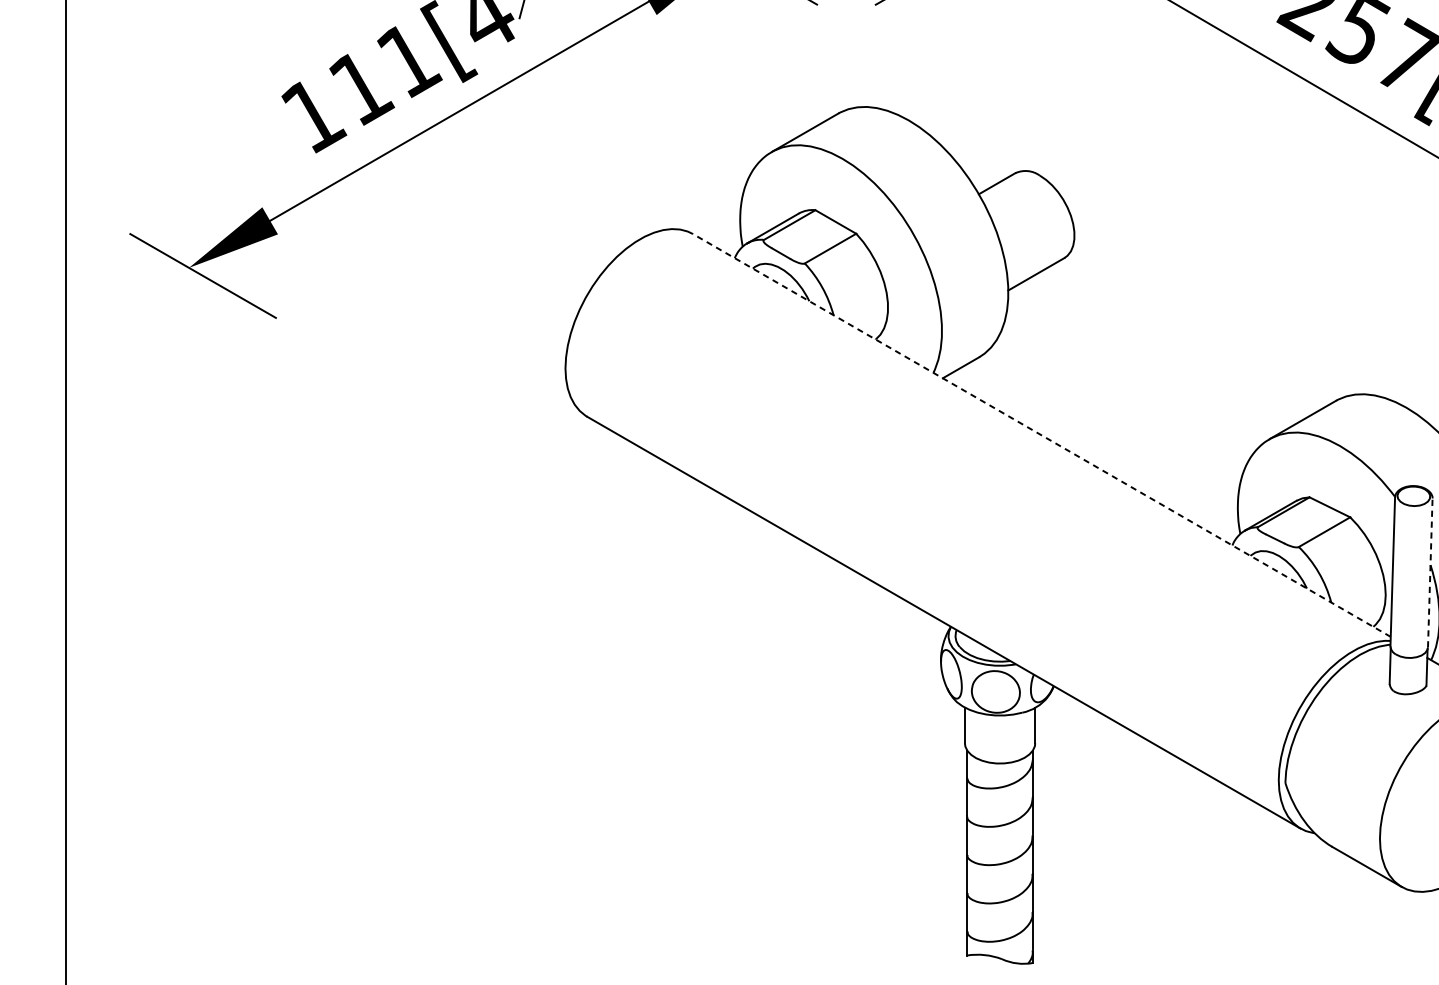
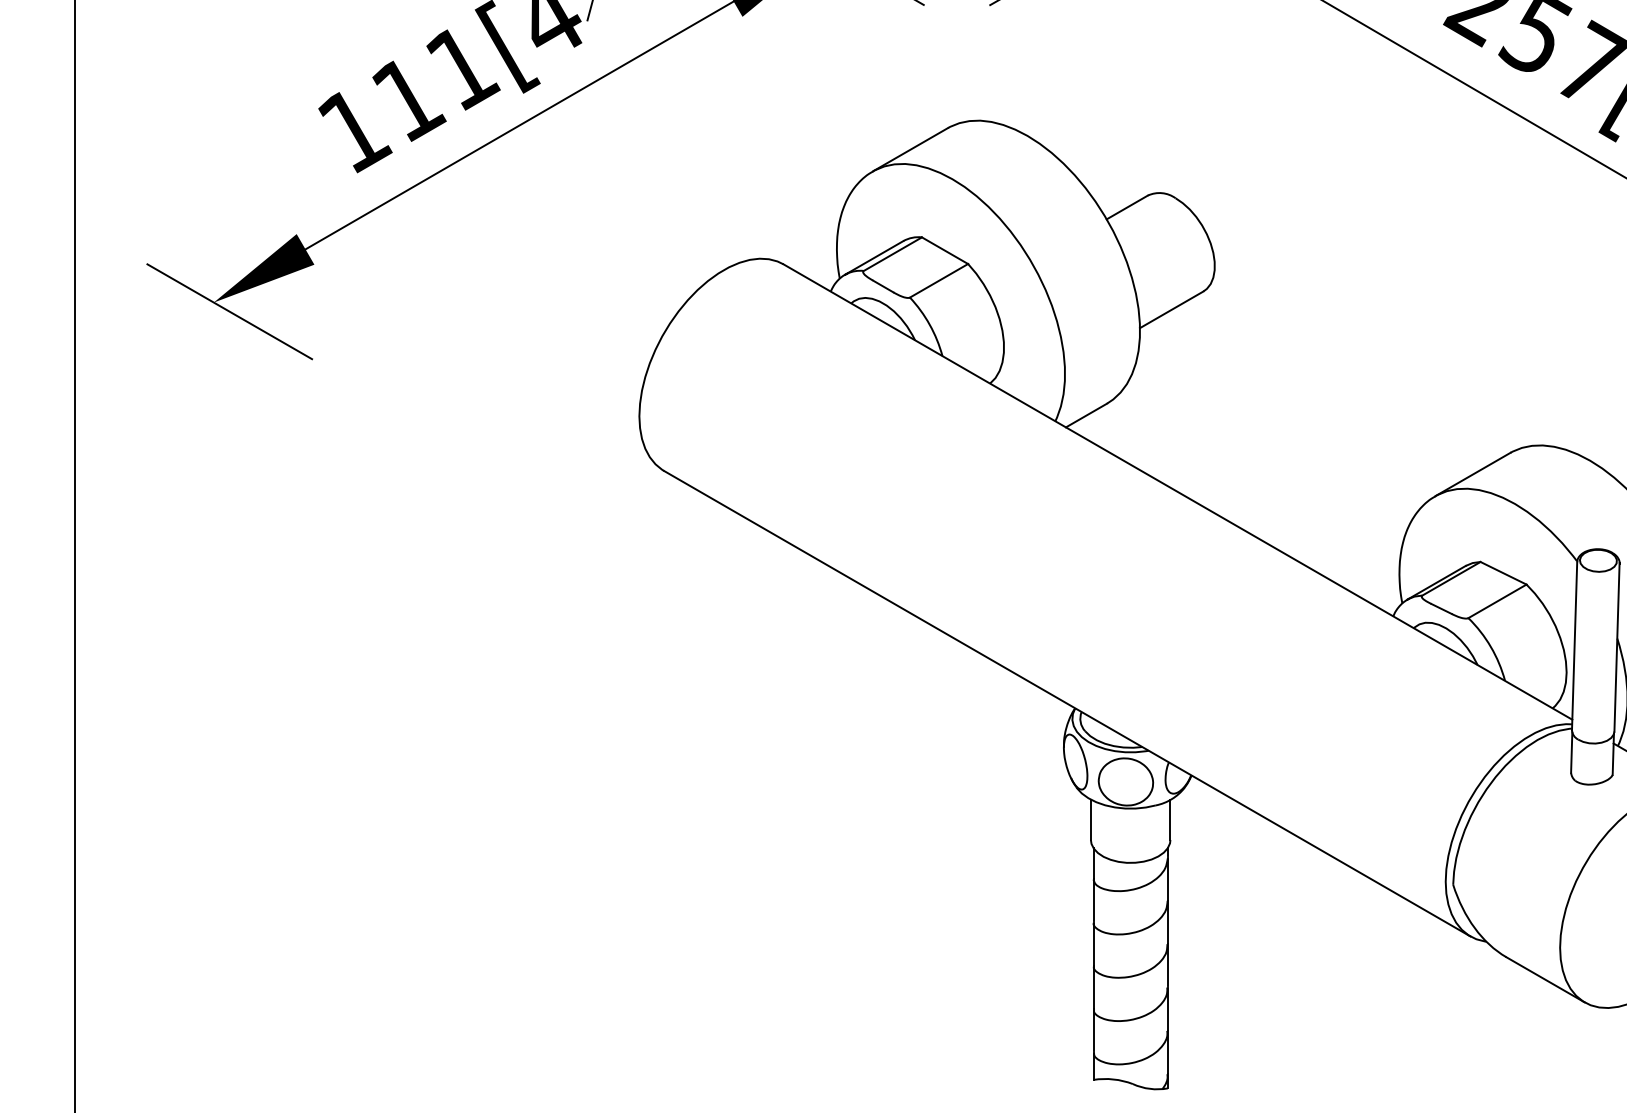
line: (1041, 435) -> (1177, 491), dashed -> solid
line: (1430, 572) -> (1617, 647), dashed -> solid

